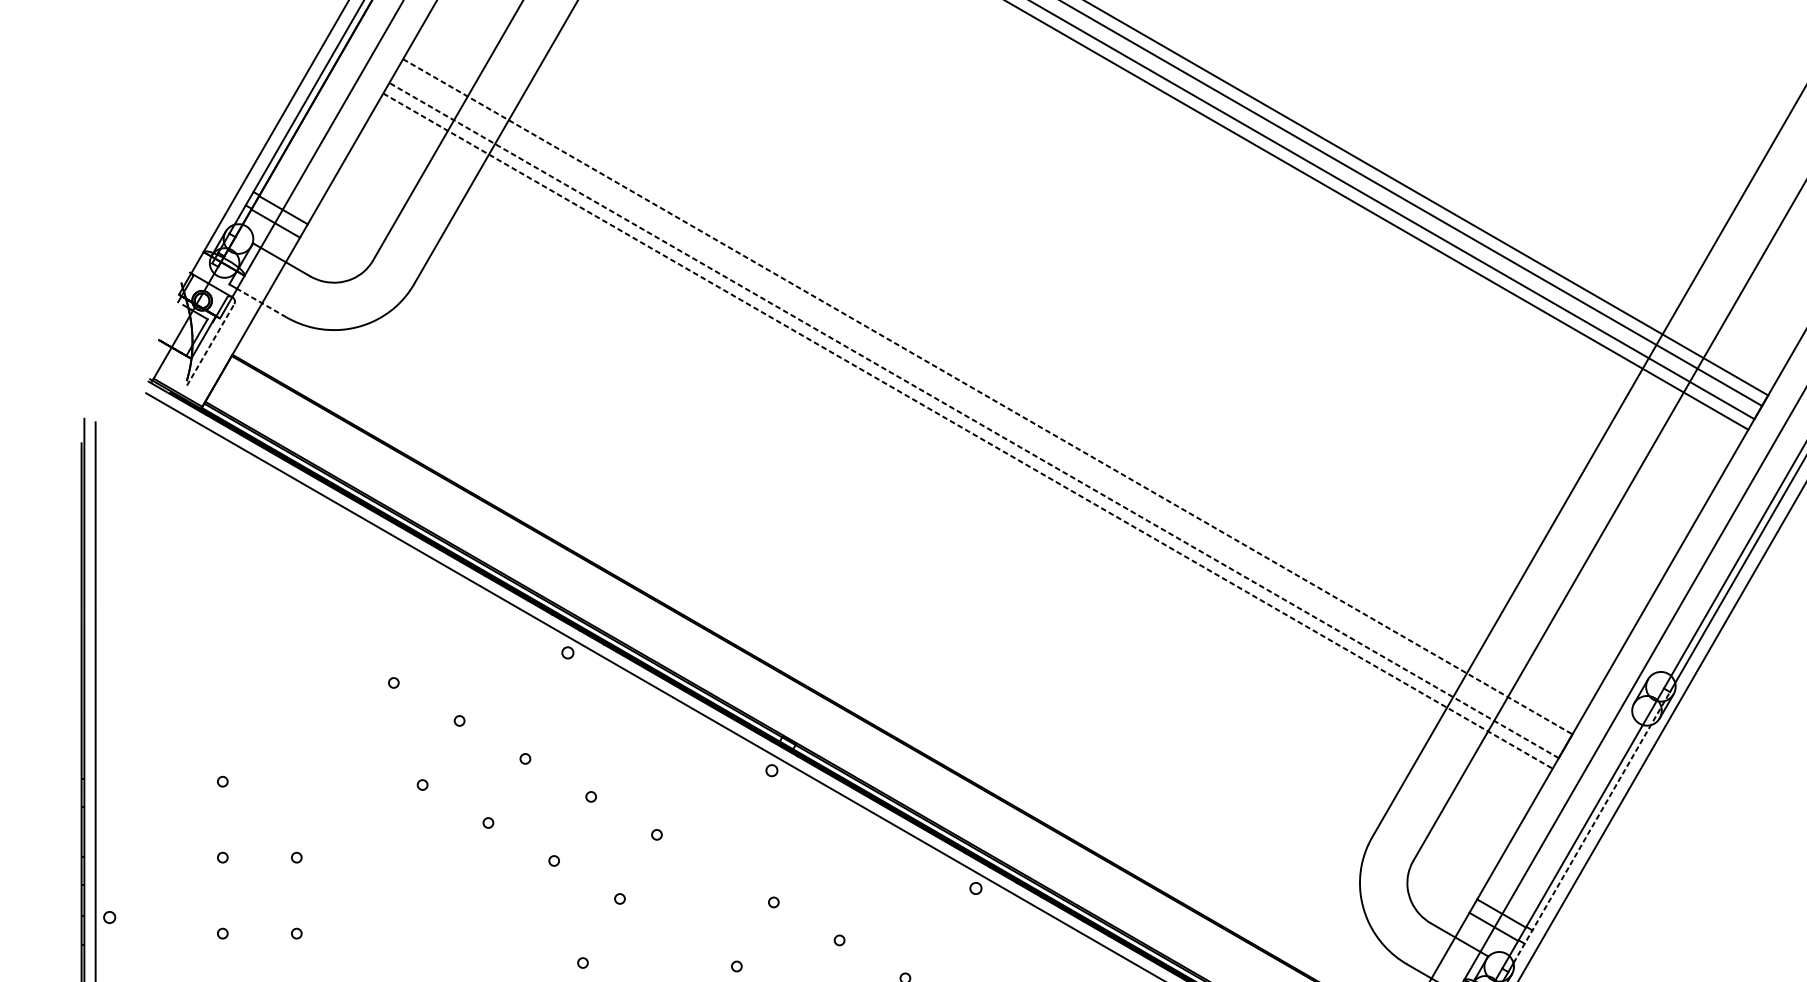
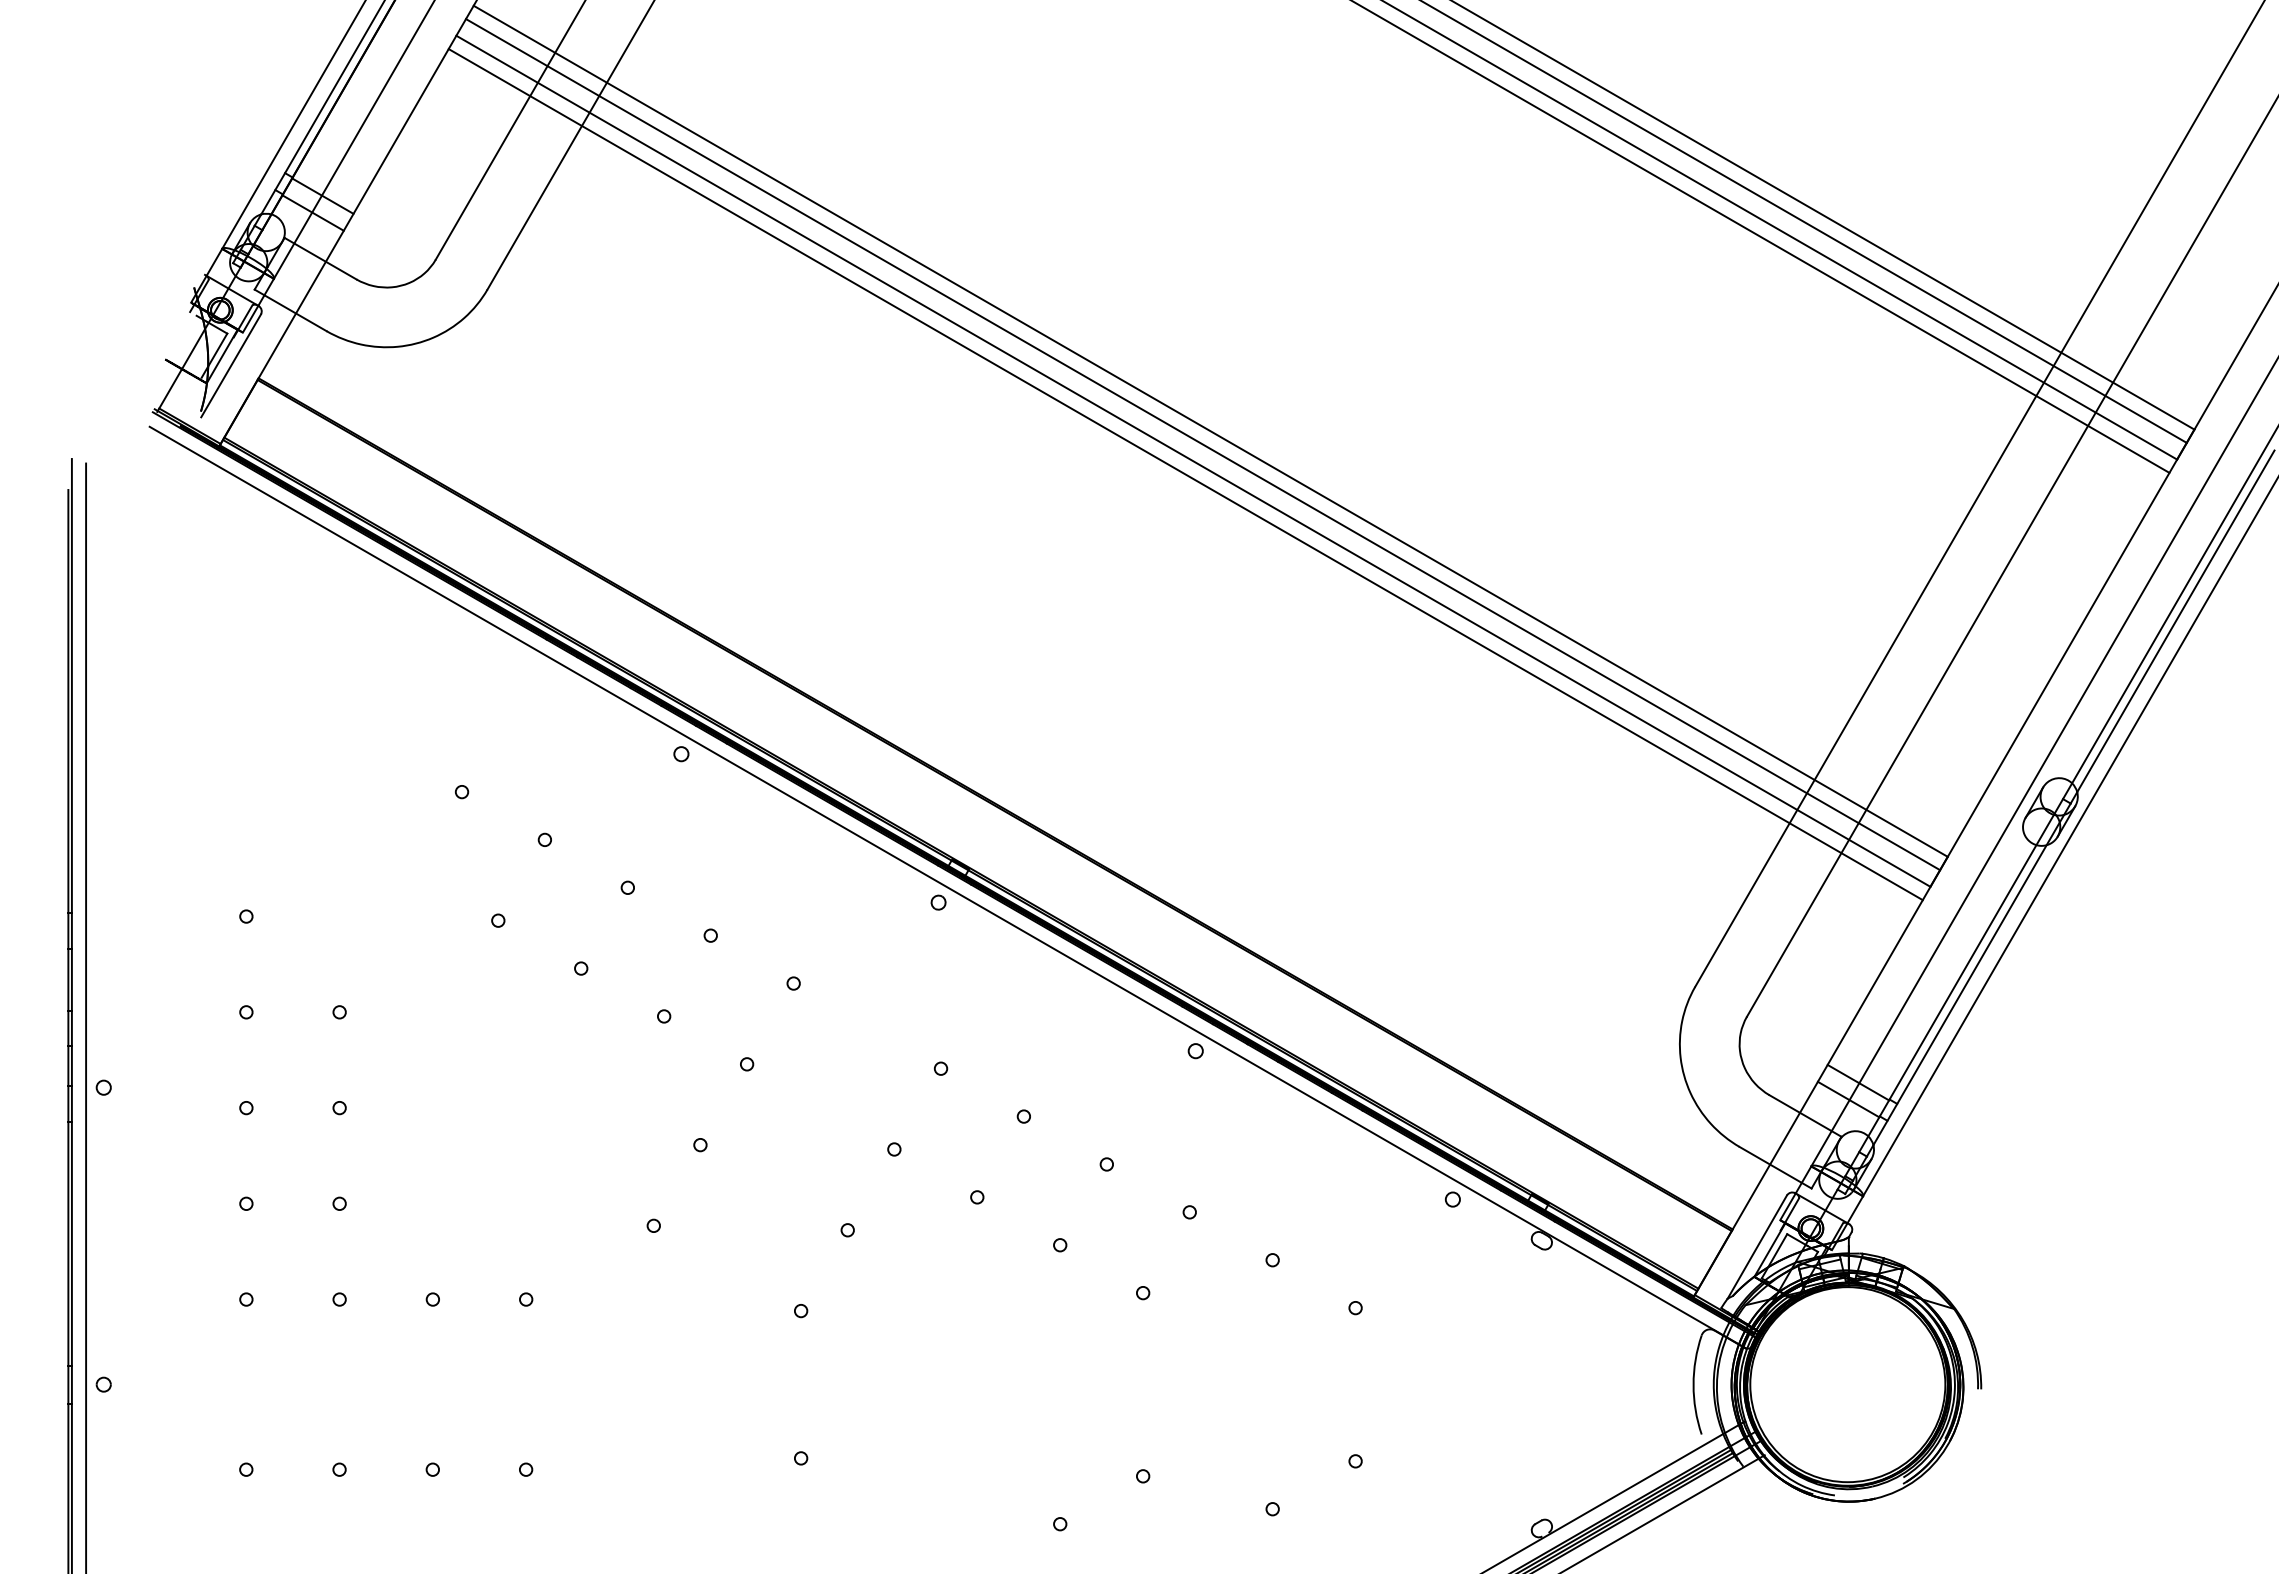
line: (261, 303) -> (295, 313), dashed -> solid
line: (210, 344) -> (231, 365), dashed -> solid
line: (988, 396) -> (1211, 431), dashed -> solid
line: (982, 407) -> (1203, 444), added
line: (974, 420) -> (1193, 461), dashed -> solid
line: (968, 431) -> (1186, 474), dashed -> solid
line: (1592, 826) -> (1972, 973), dashed -> solid

